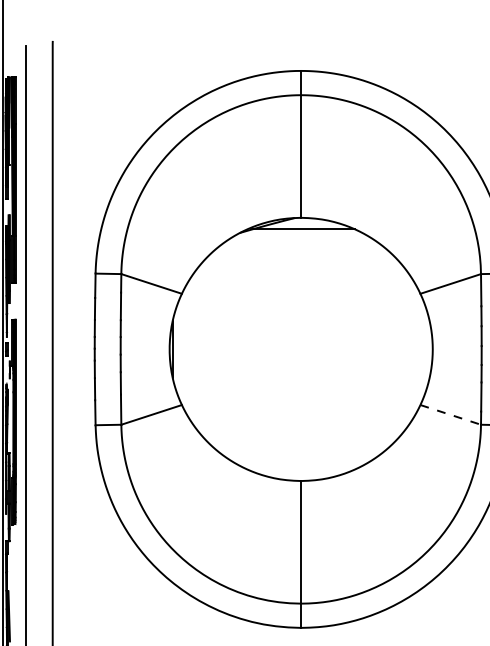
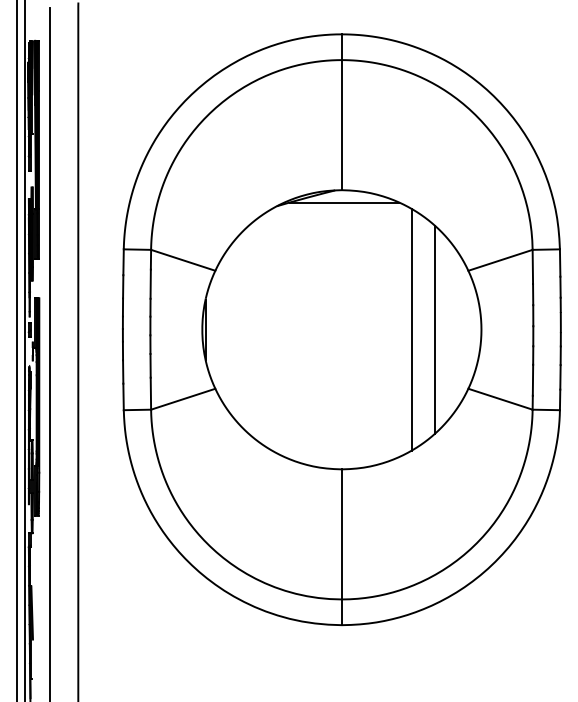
line: (366, 349) -> (411, 329), added
line: (388, 349) -> (434, 329), added
line: (450, 415) -> (500, 399), dashed -> solid

